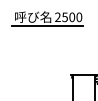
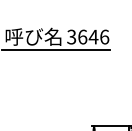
text: (68, 17) -> (87, 37), 2500 -> 3646

